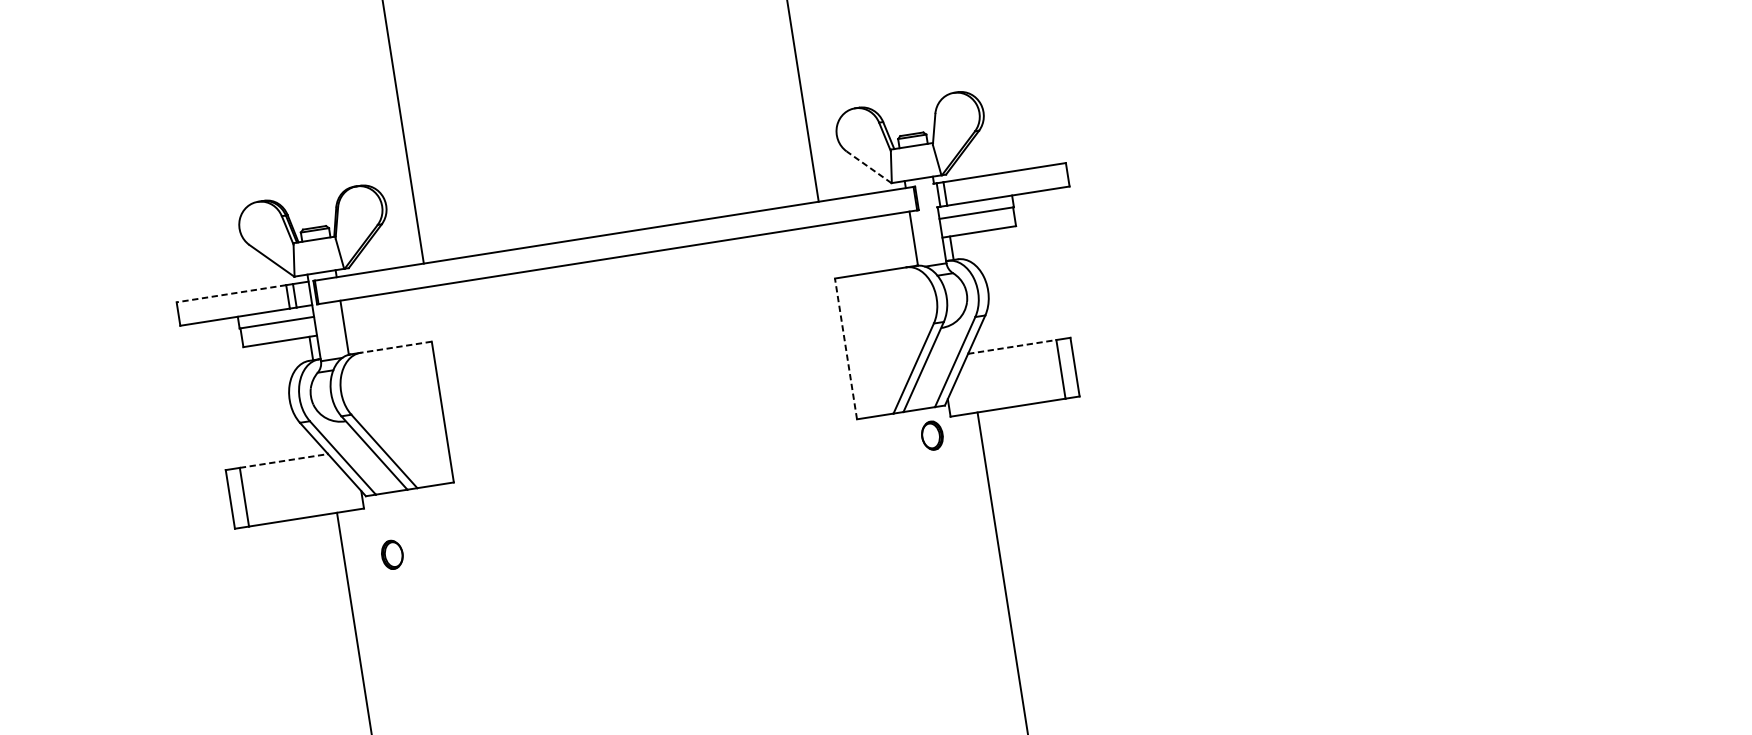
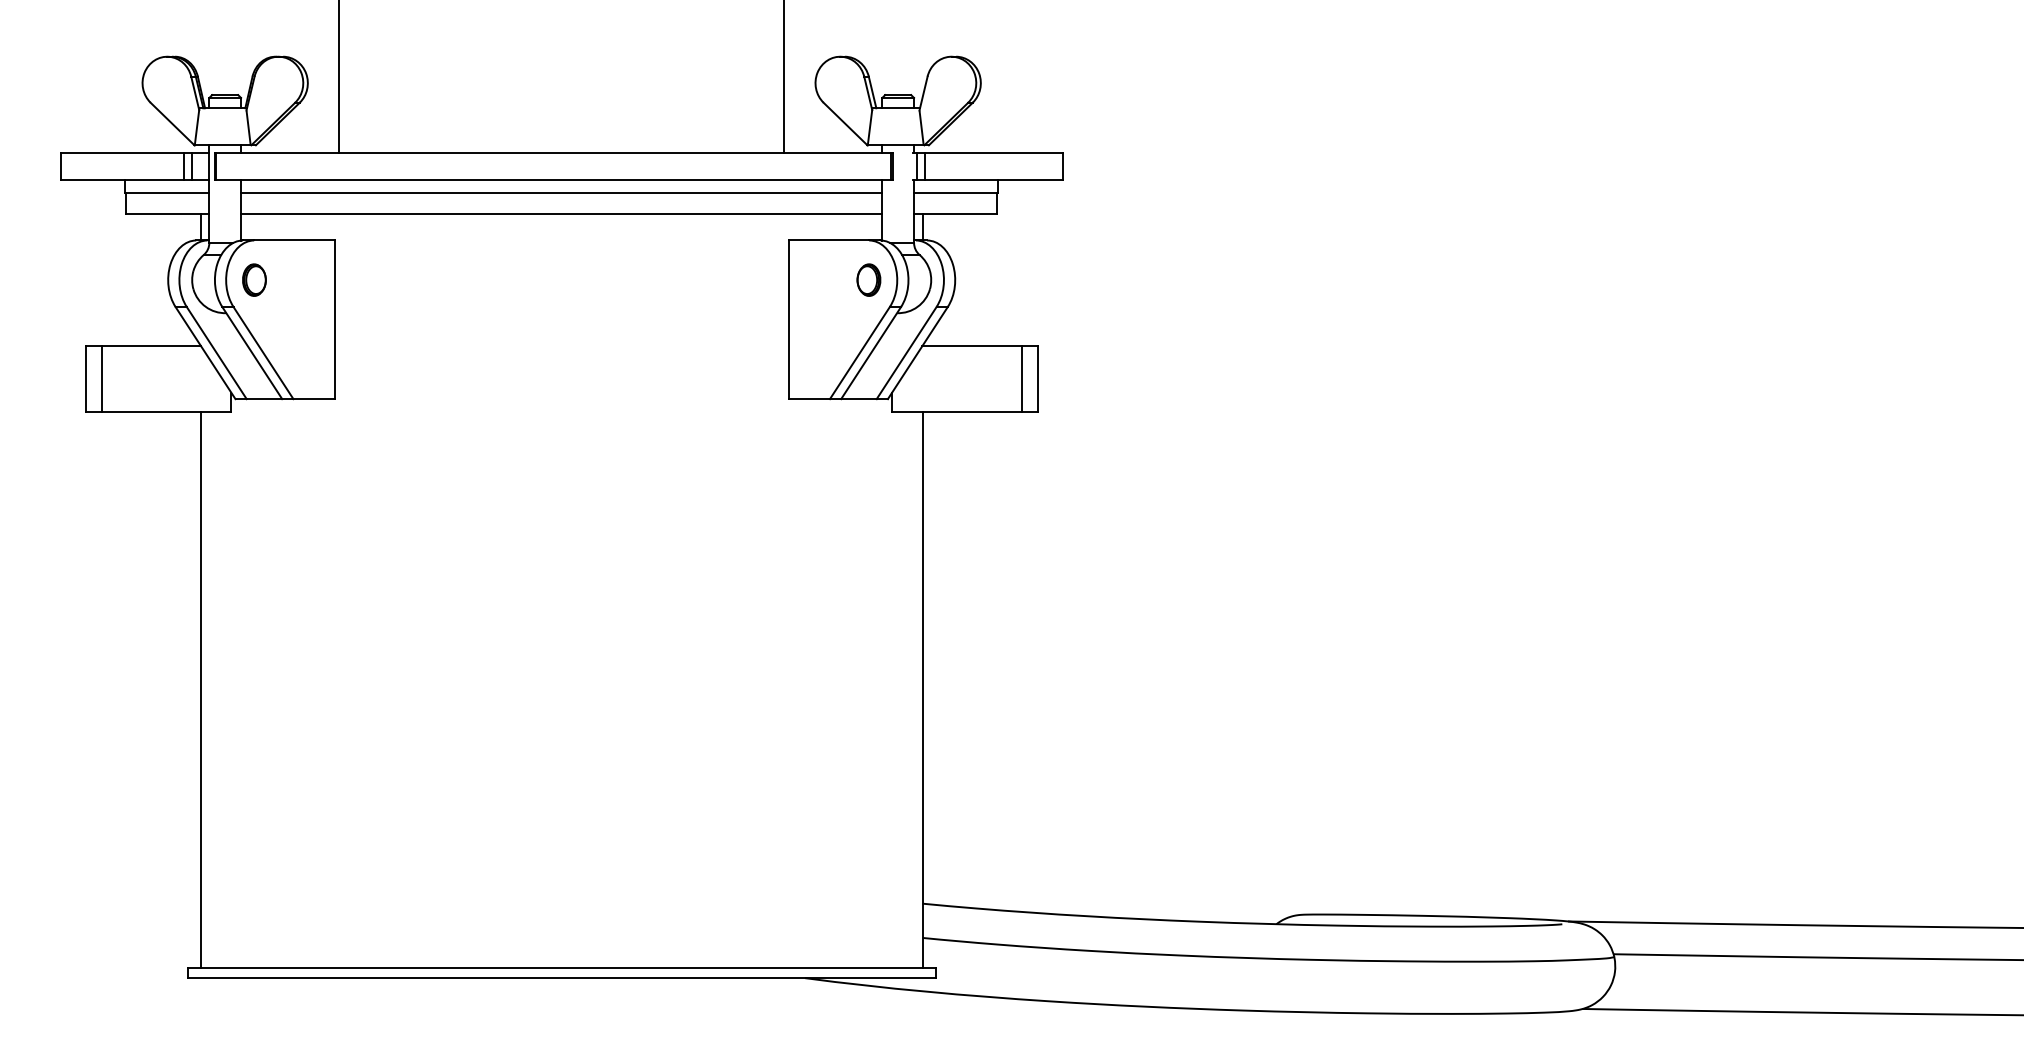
line: (869, 167) -> (845, 124), dashed -> solid
line: (626, 267) -> (561, 192), added
line: (629, 287) -> (561, 214), added
line: (231, 293) -> (122, 153), dashed -> solid
line: (395, 347) -> (293, 240), dashed -> solid
line: (1012, 347) -> (972, 346), dashed -> solid
line: (845, 348) -> (788, 319), dashed -> solid
part: (931, 435) -> (868, 279), moved
line: (284, 461) -> (151, 346), dashed -> solid
part: (392, 554) -> (254, 279), moved

